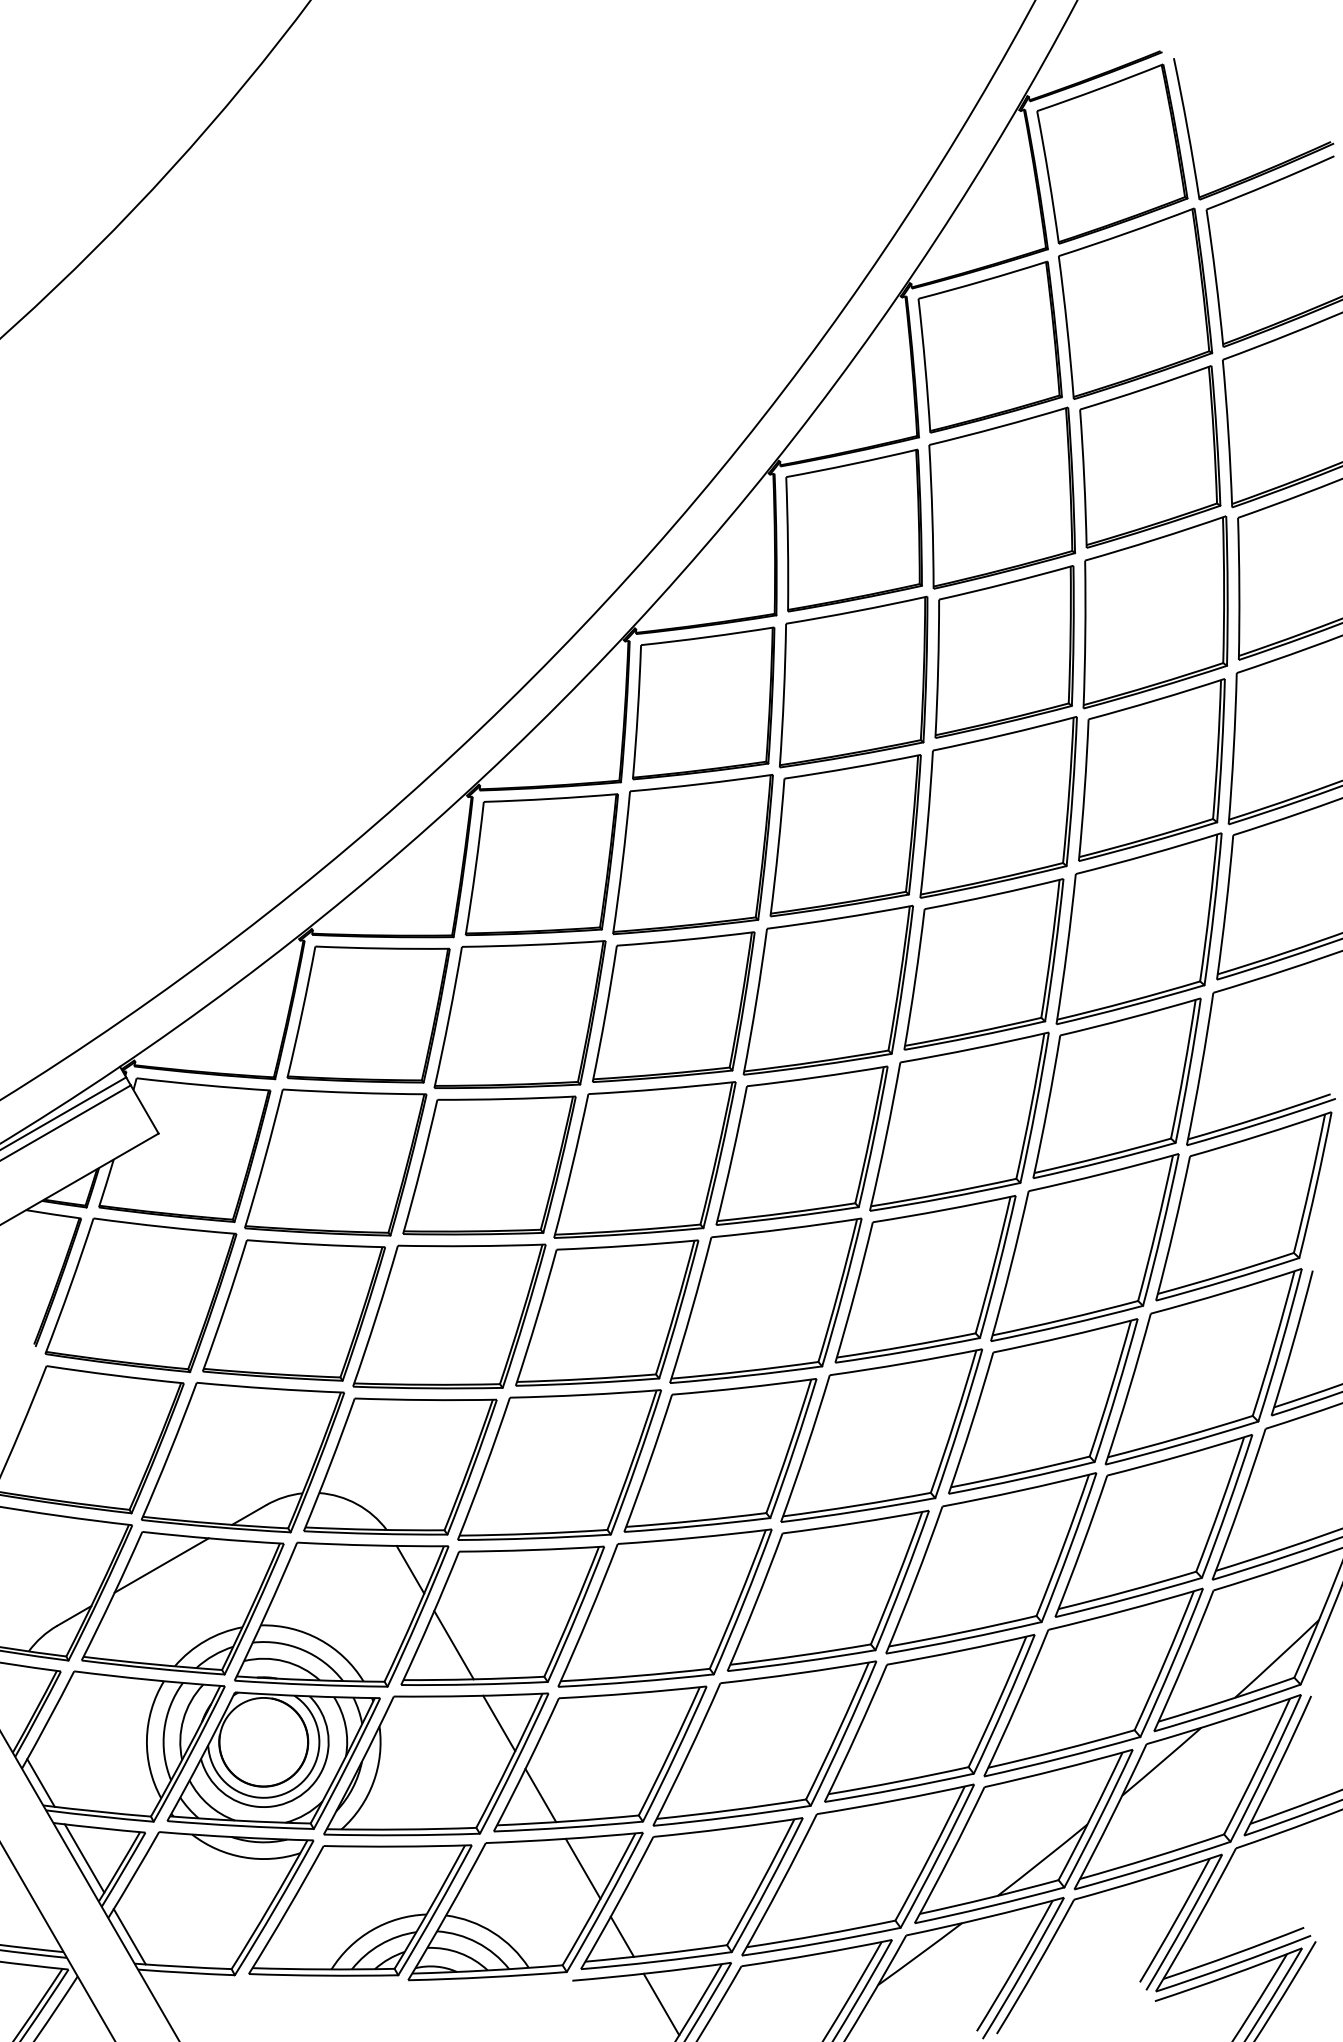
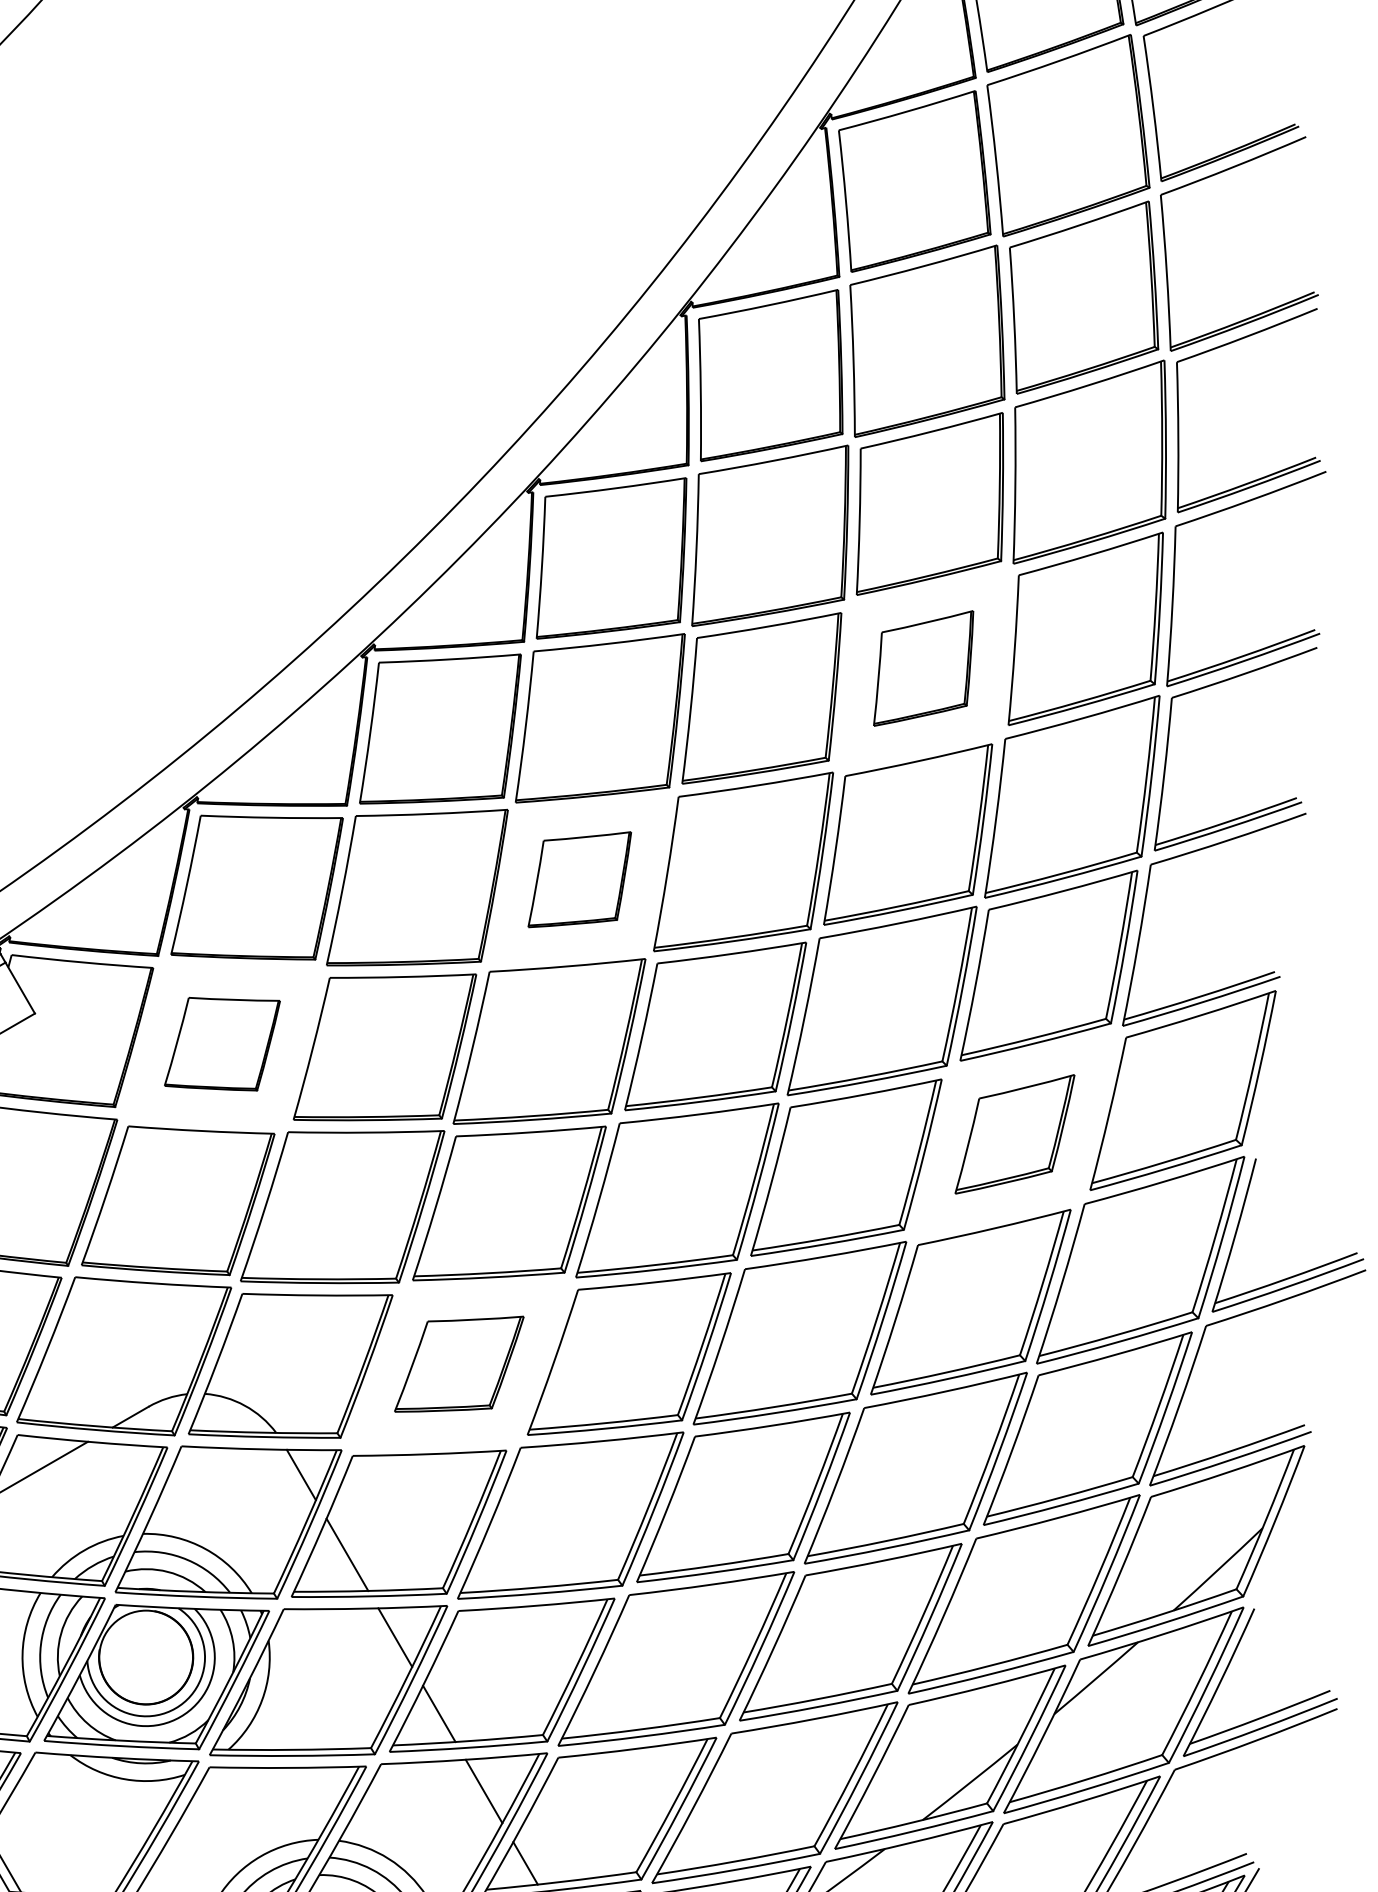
part: (998, 807) -> (923, 668), size x0.6
part: (673, 1006) -> (579, 879), size x0.6
part: (335, 1162) -> (222, 1044), size x0.6
part: (1084, 1247) -> (1014, 1134), size x0.6
part: (559, 1464) -> (459, 1363), size x0.6

